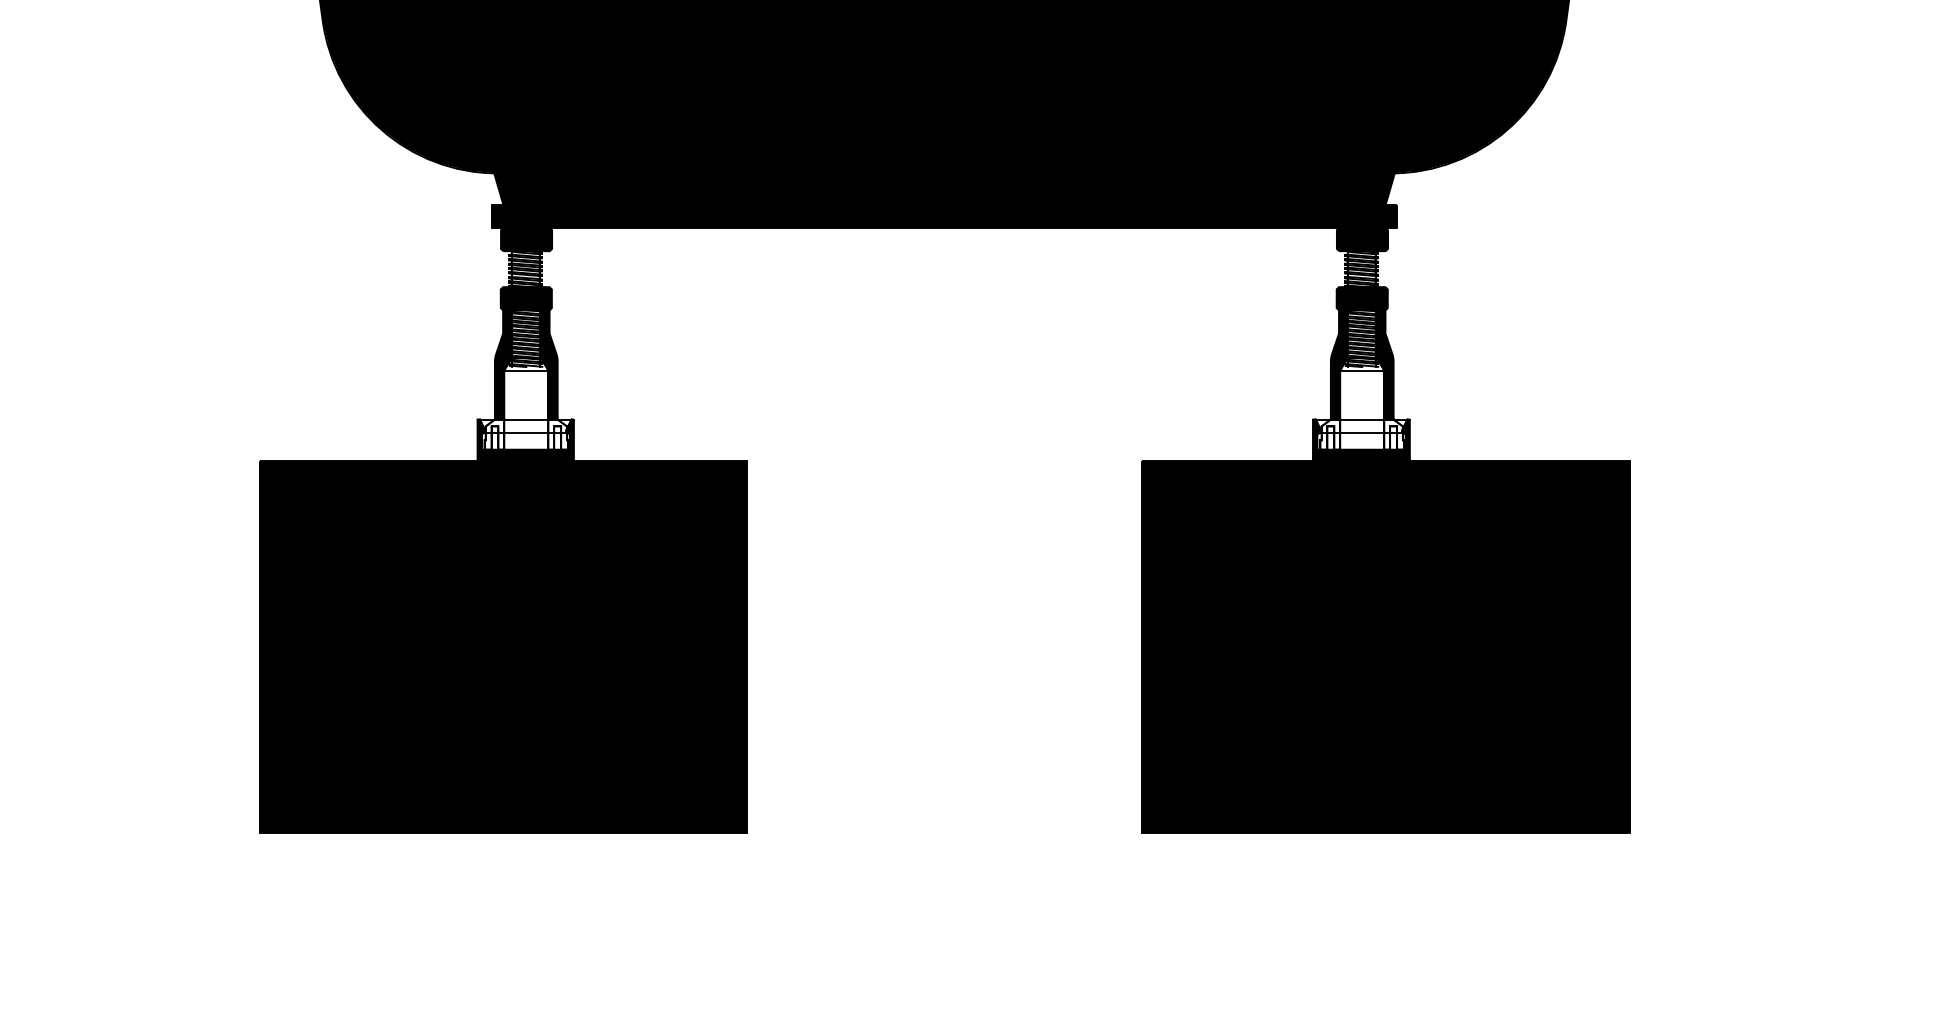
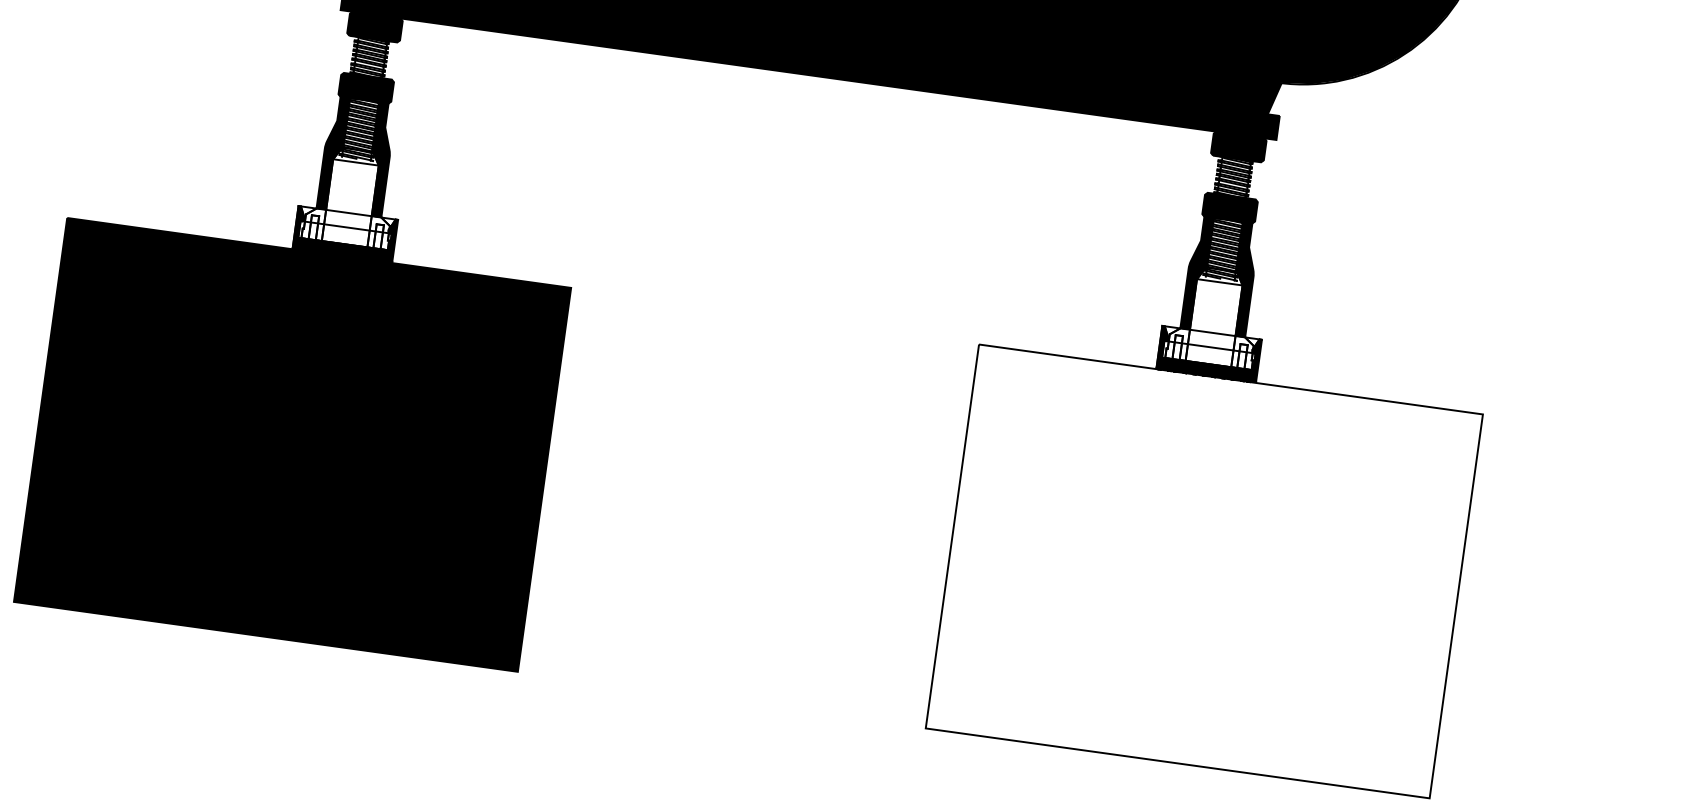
fill: (1385, 646) -> (1204, 570), removed

